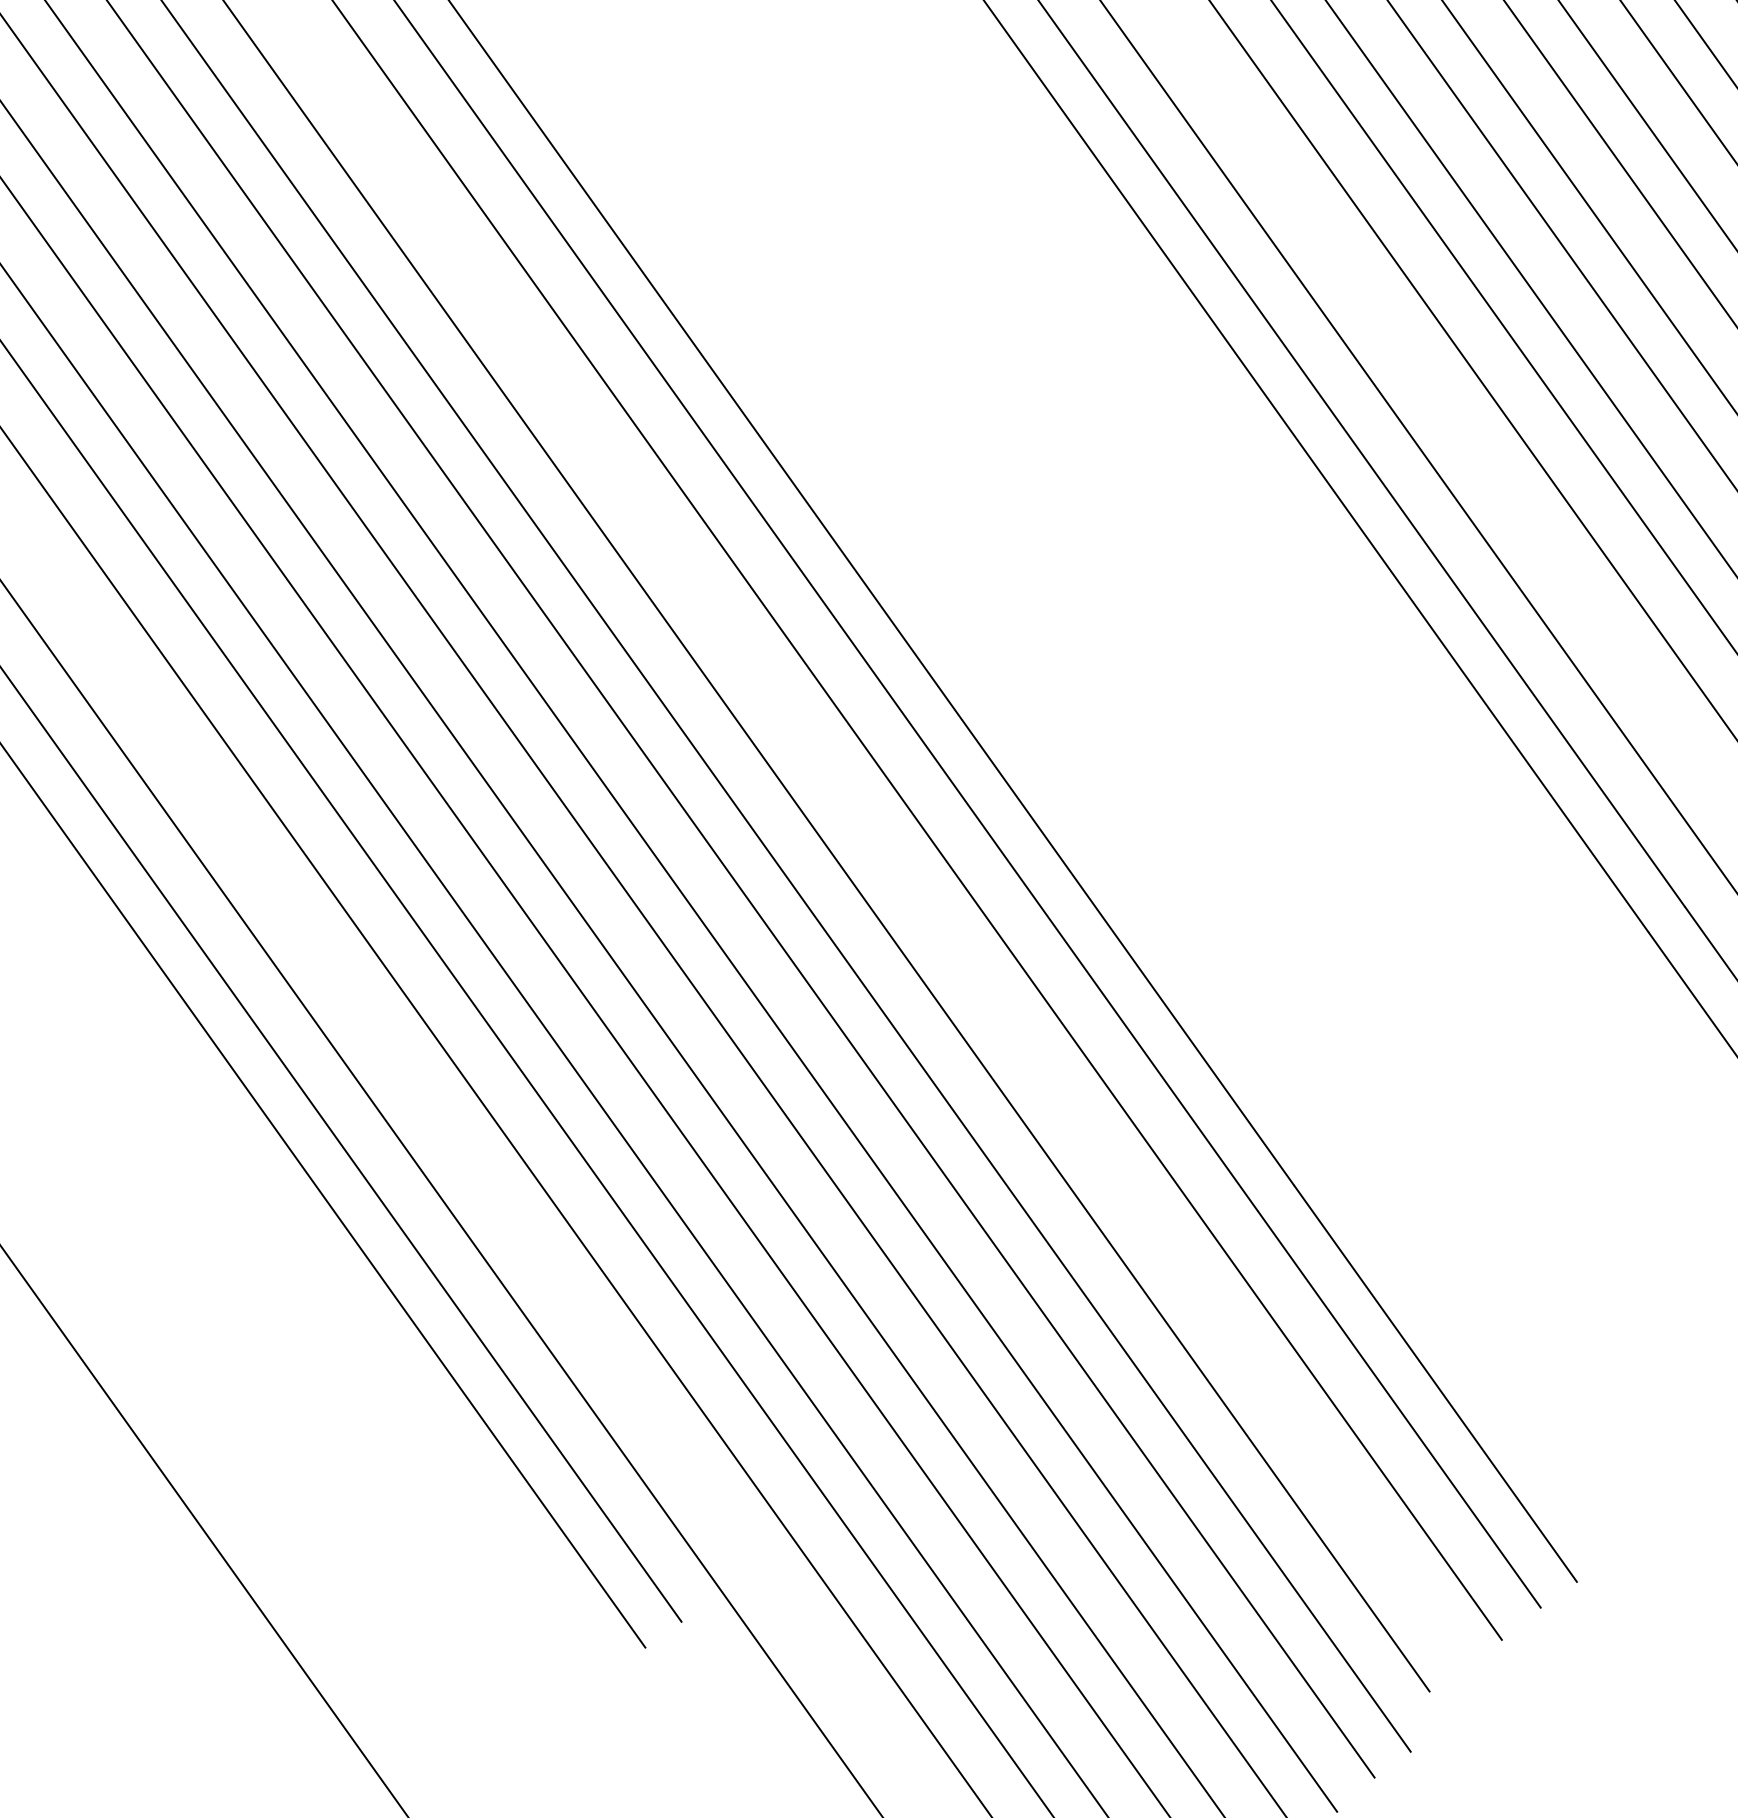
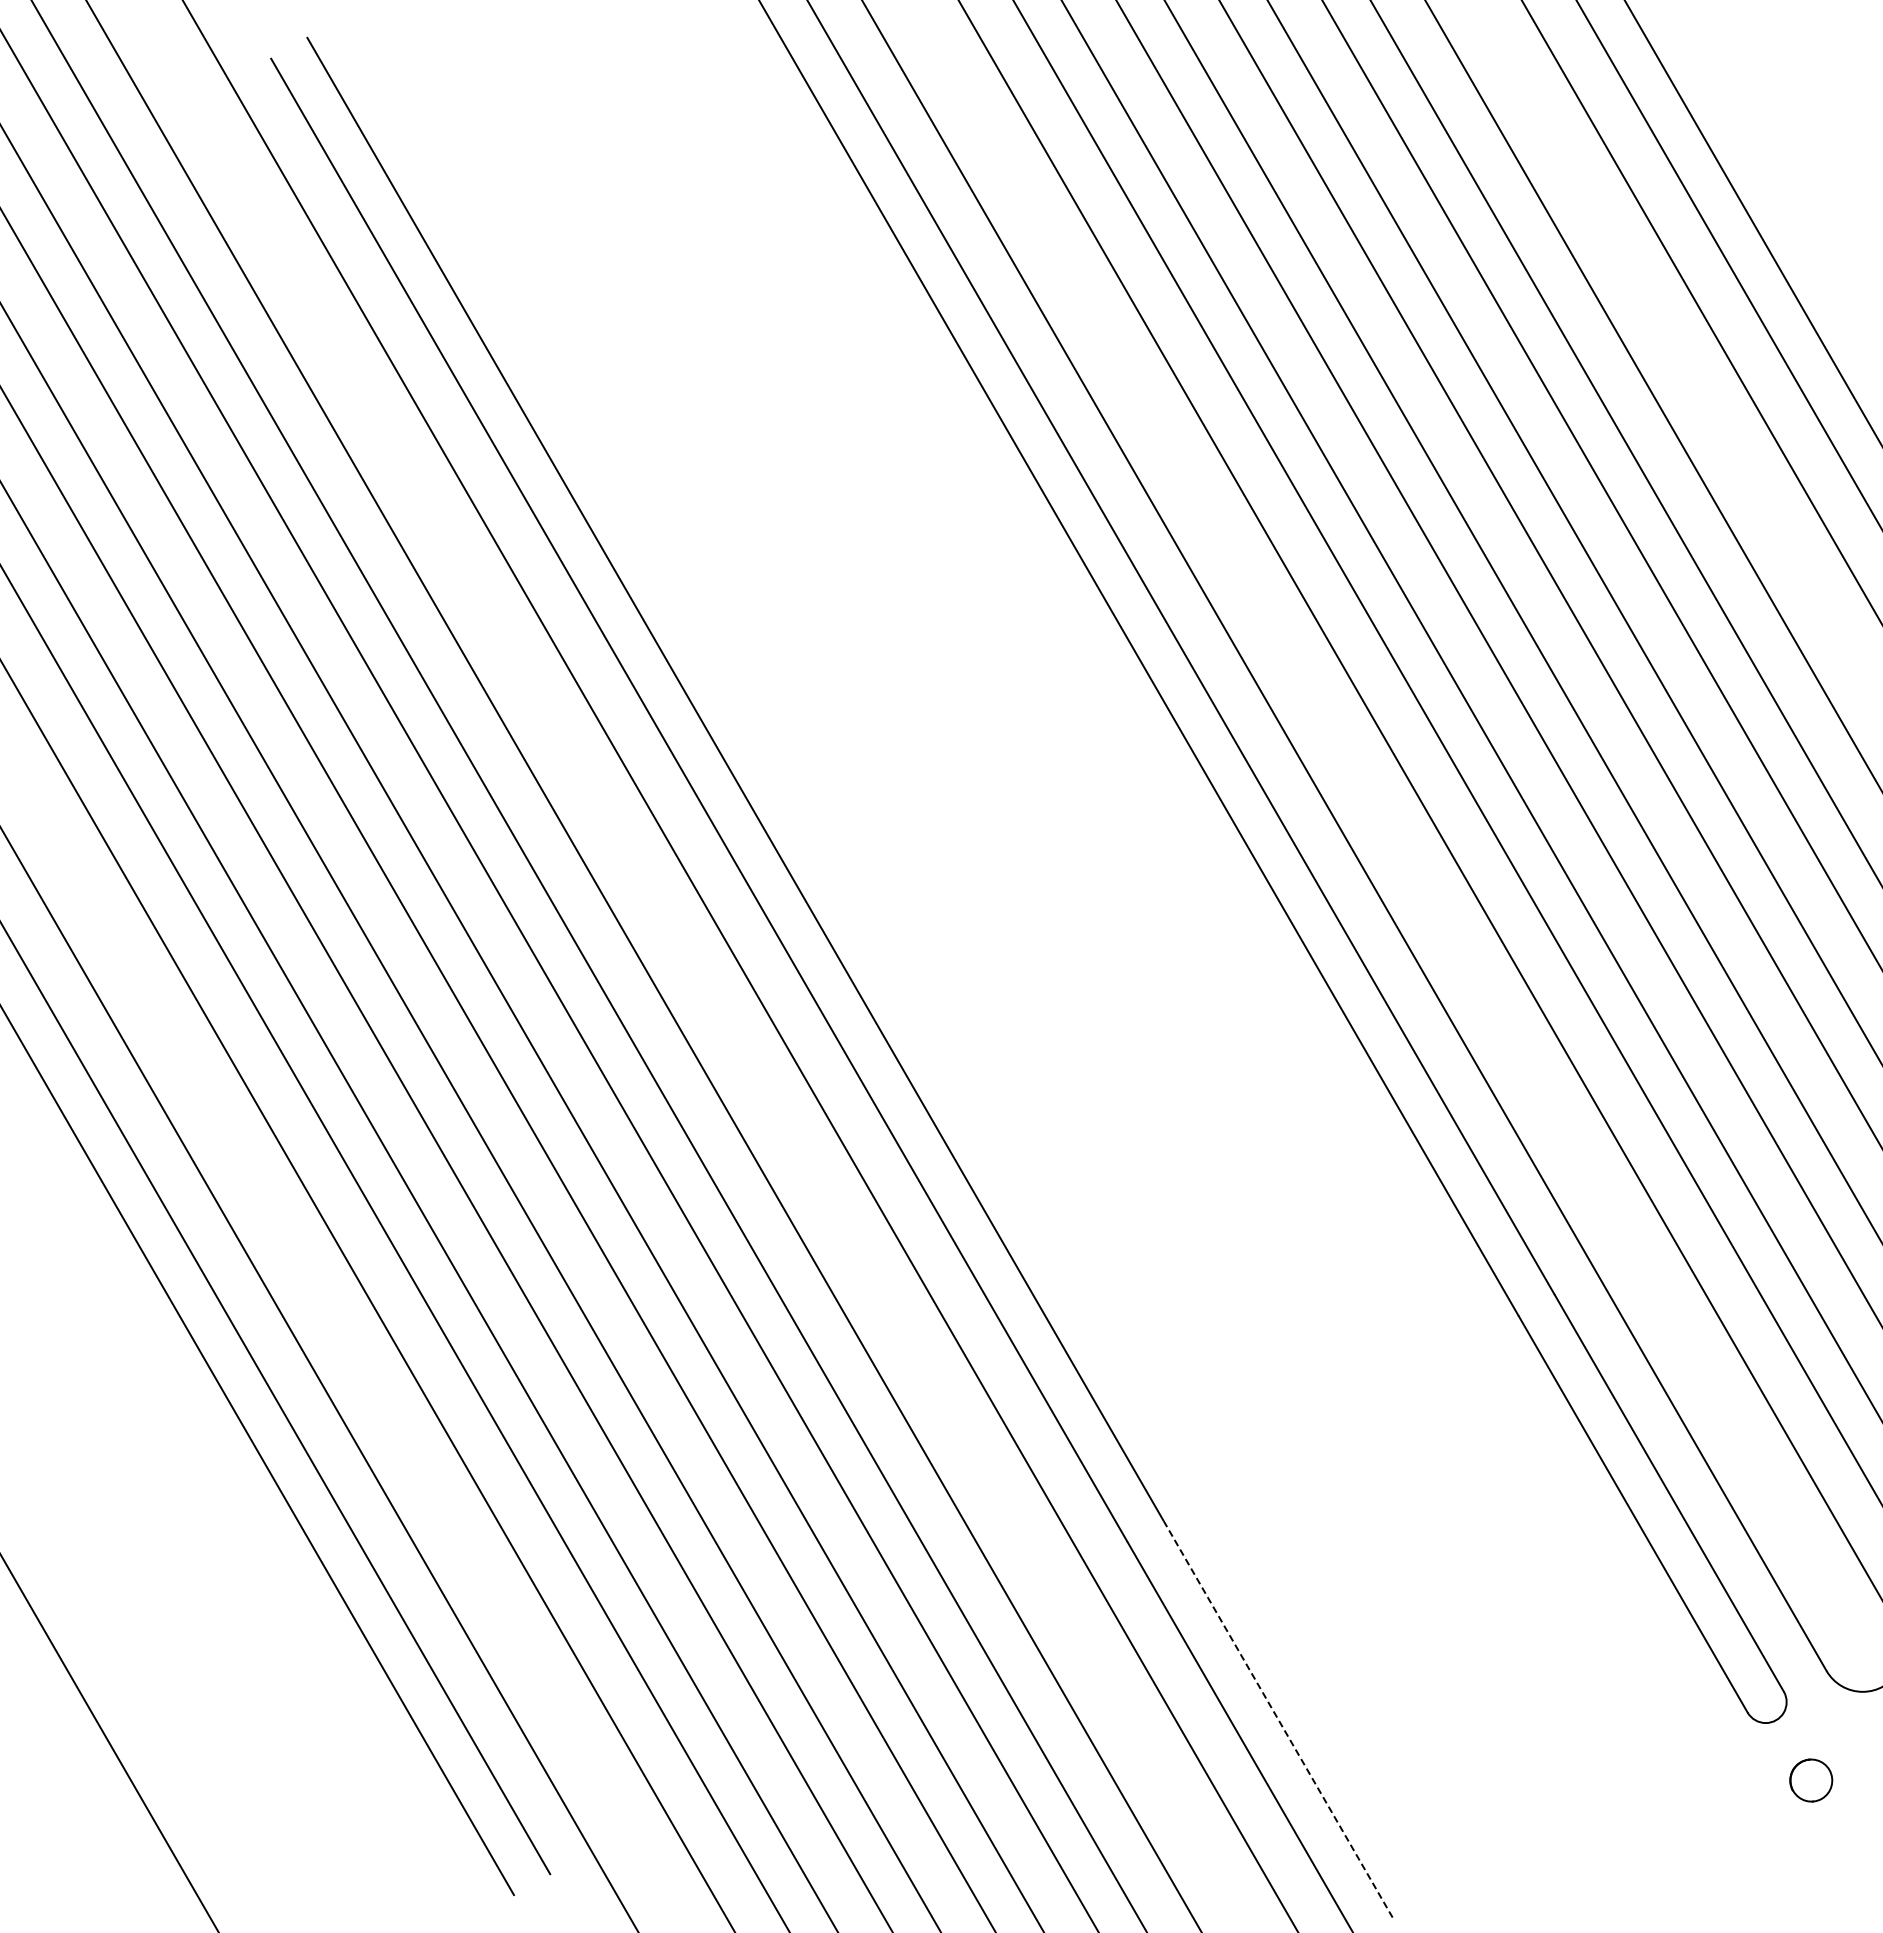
line: (1436, 1384) -> (1278, 1719), solid -> dashed

